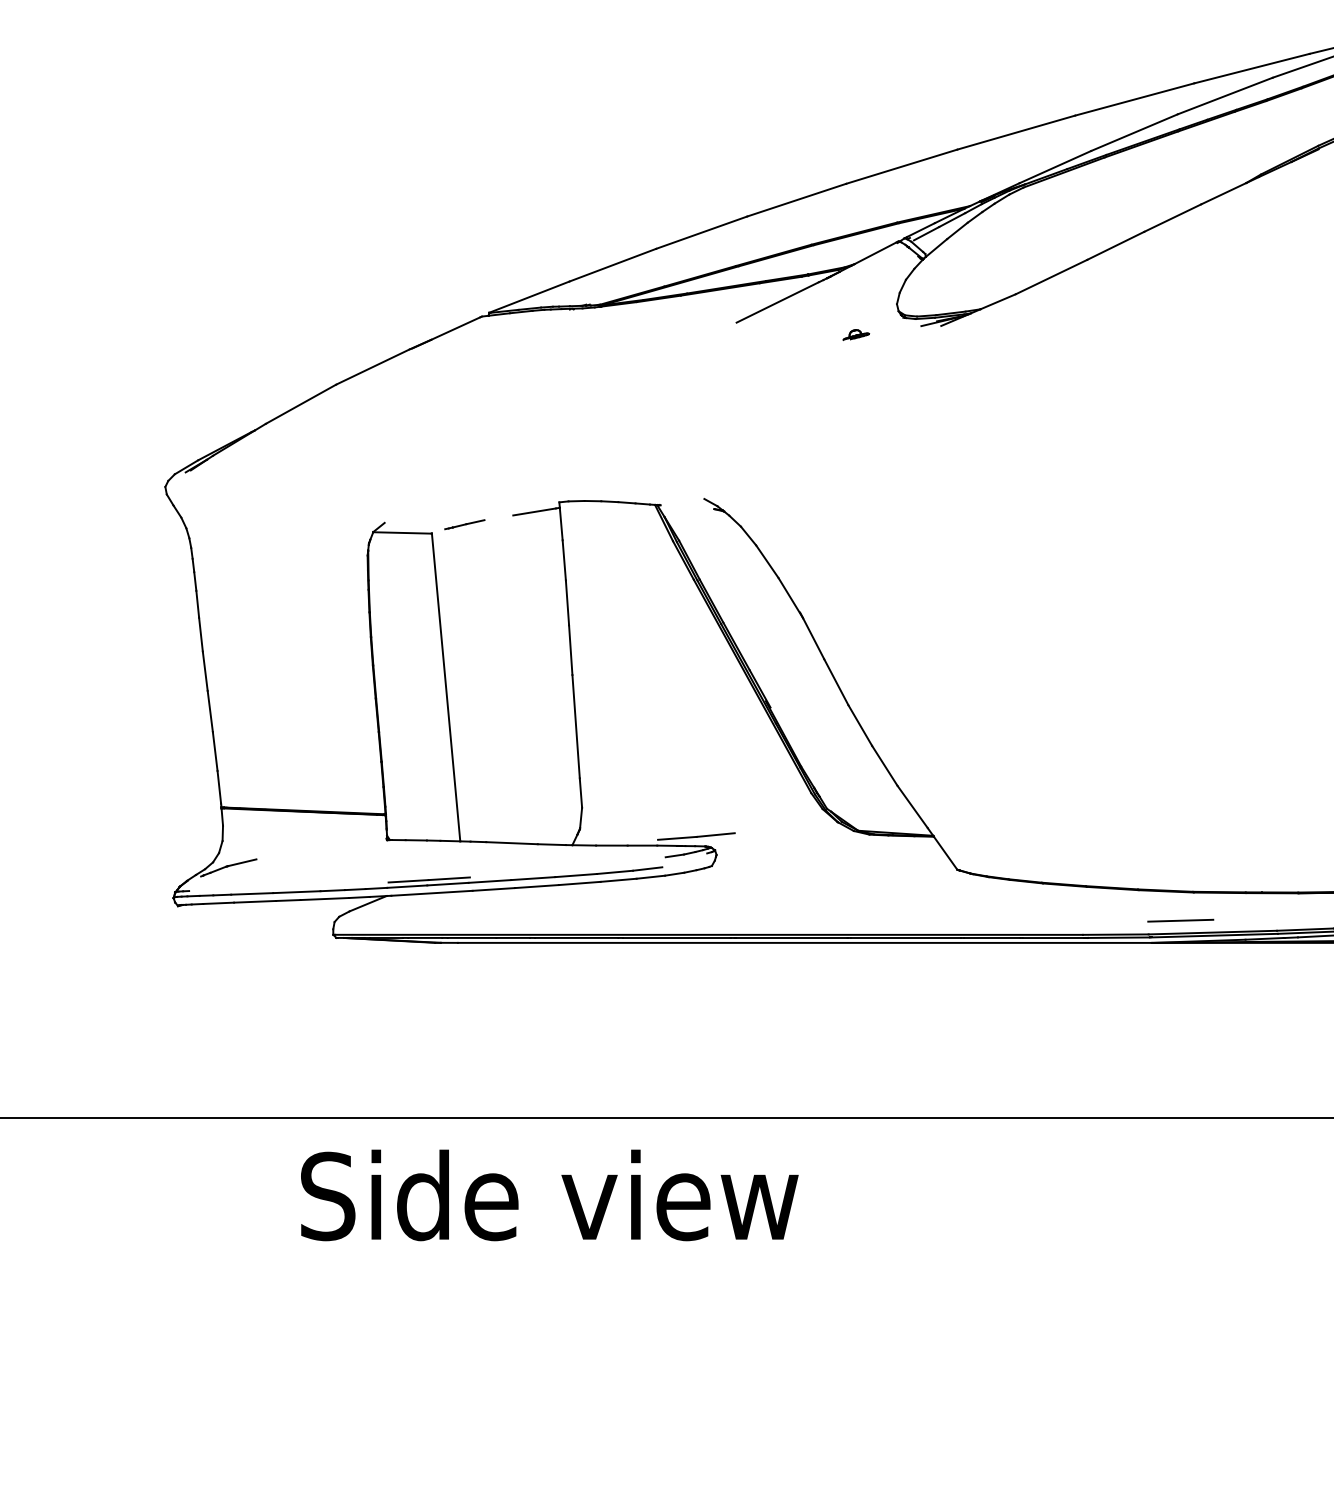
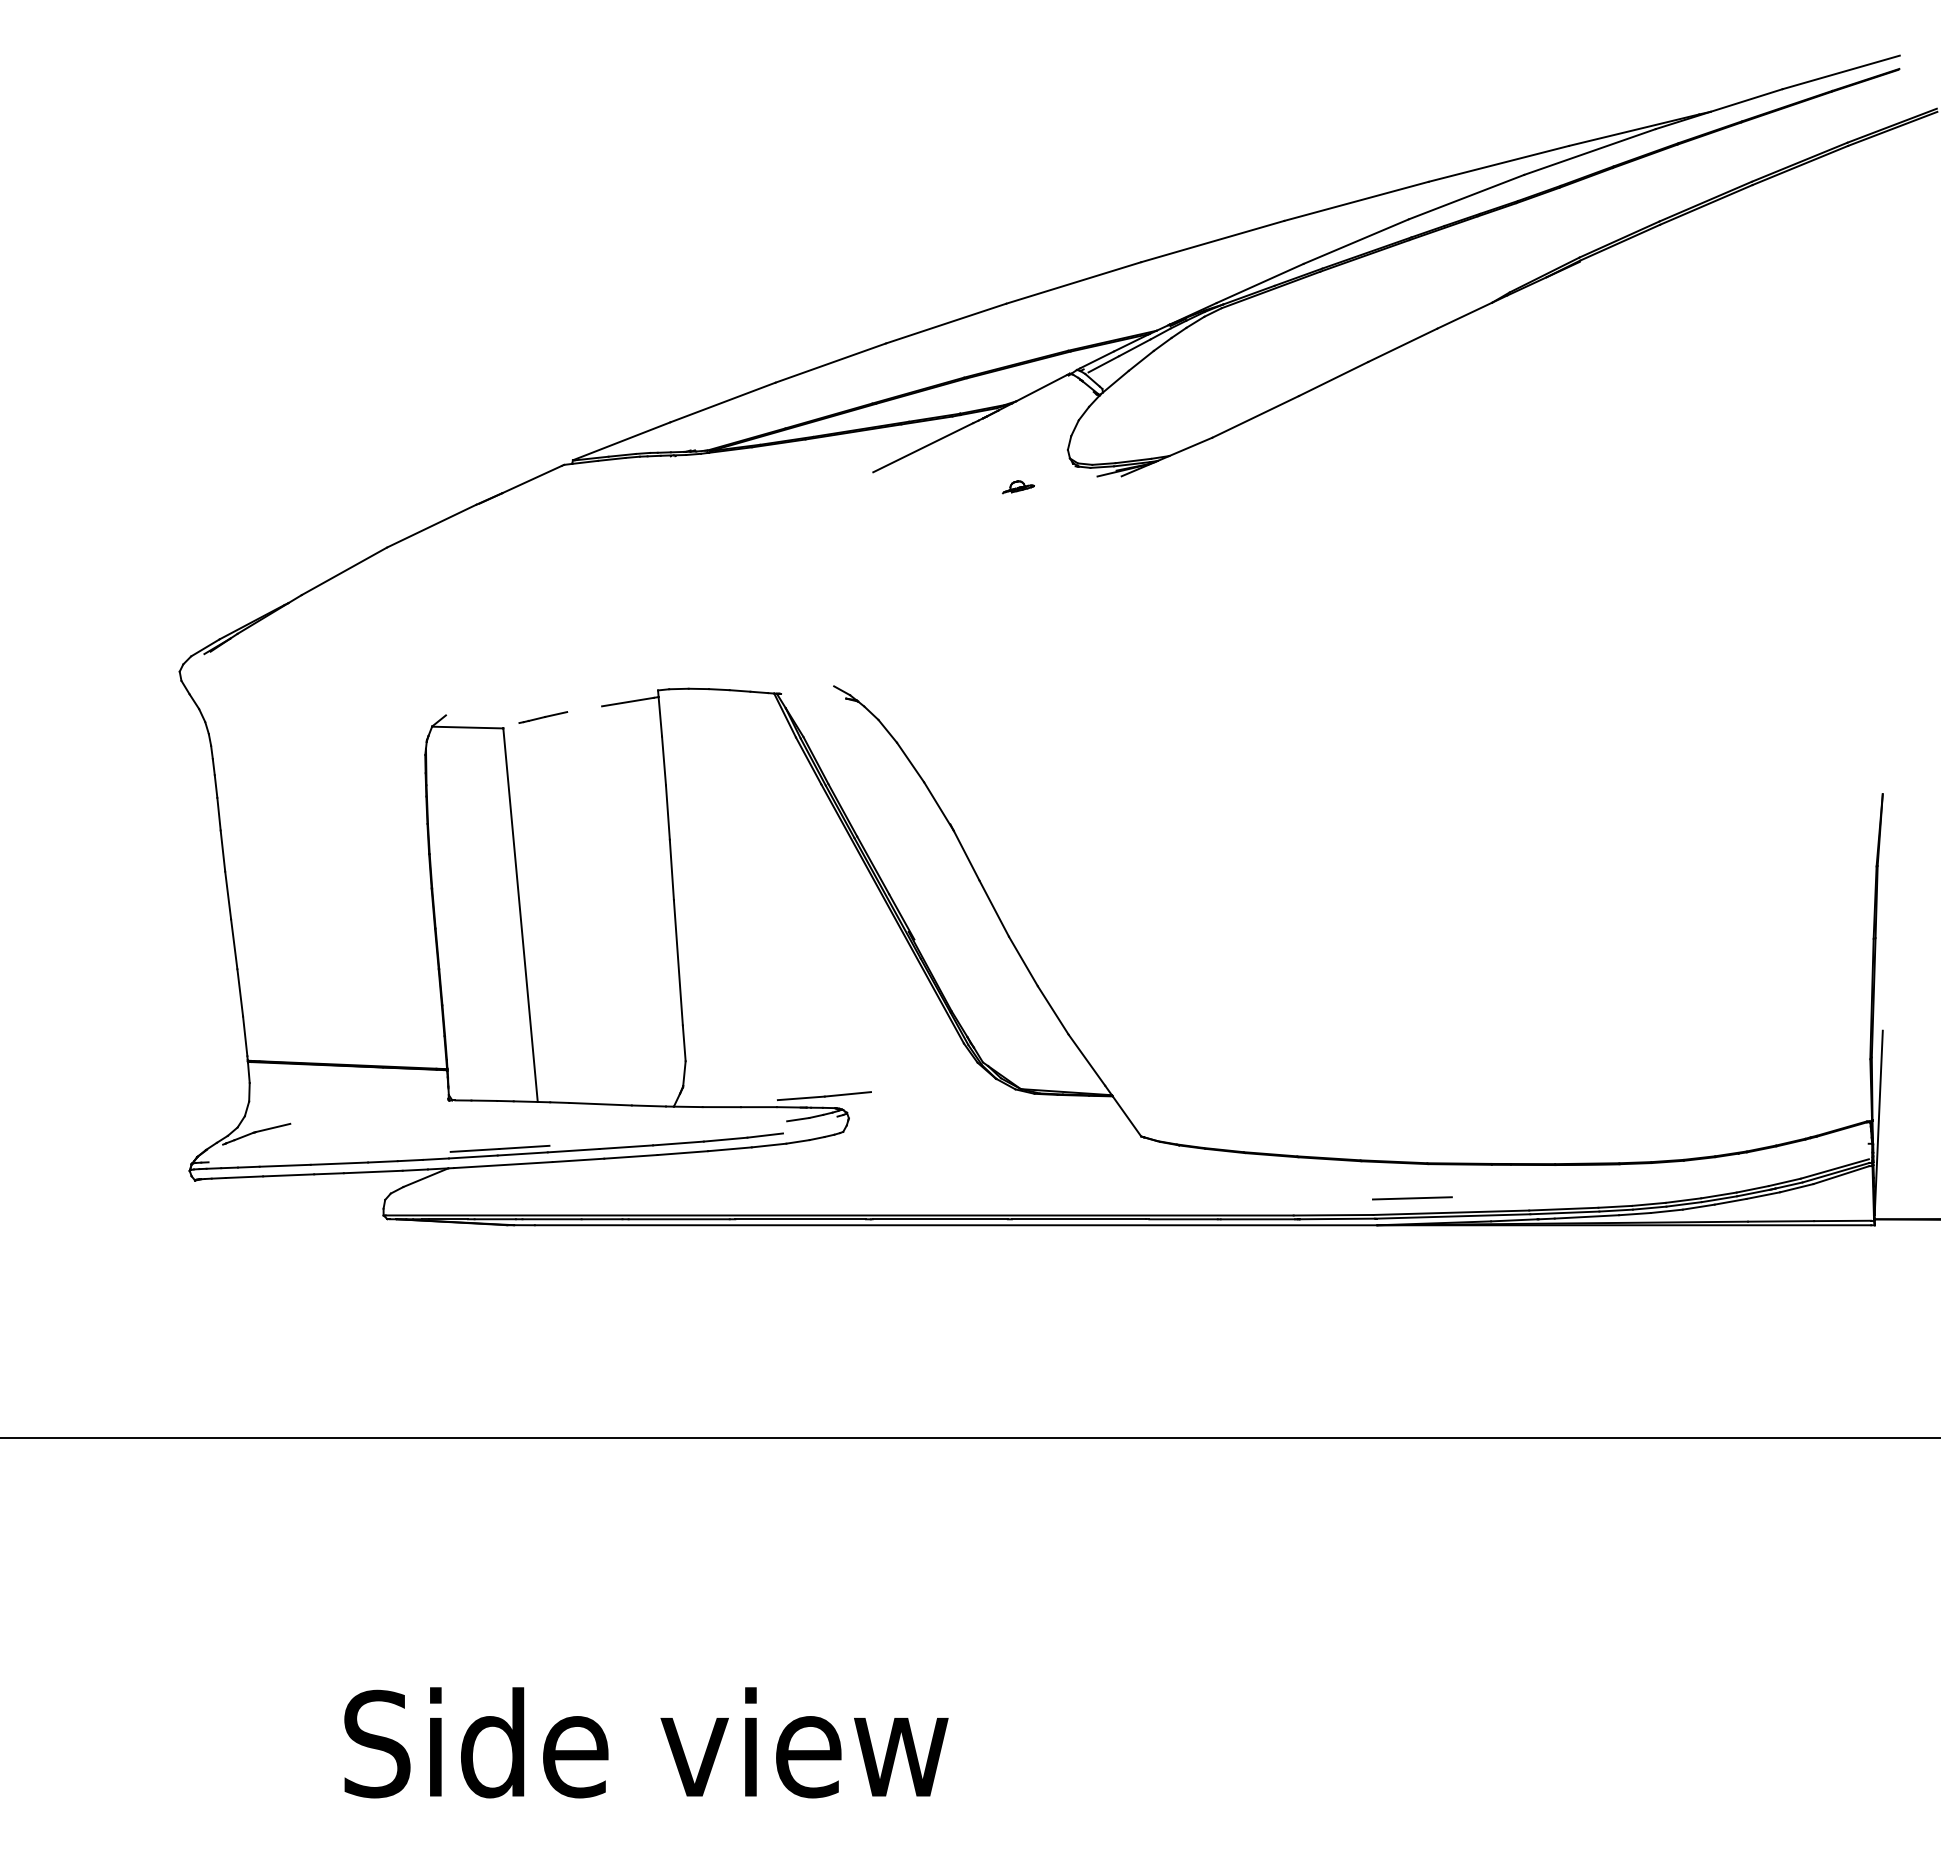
text: (549, 1195) -> (646, 1742), moved

